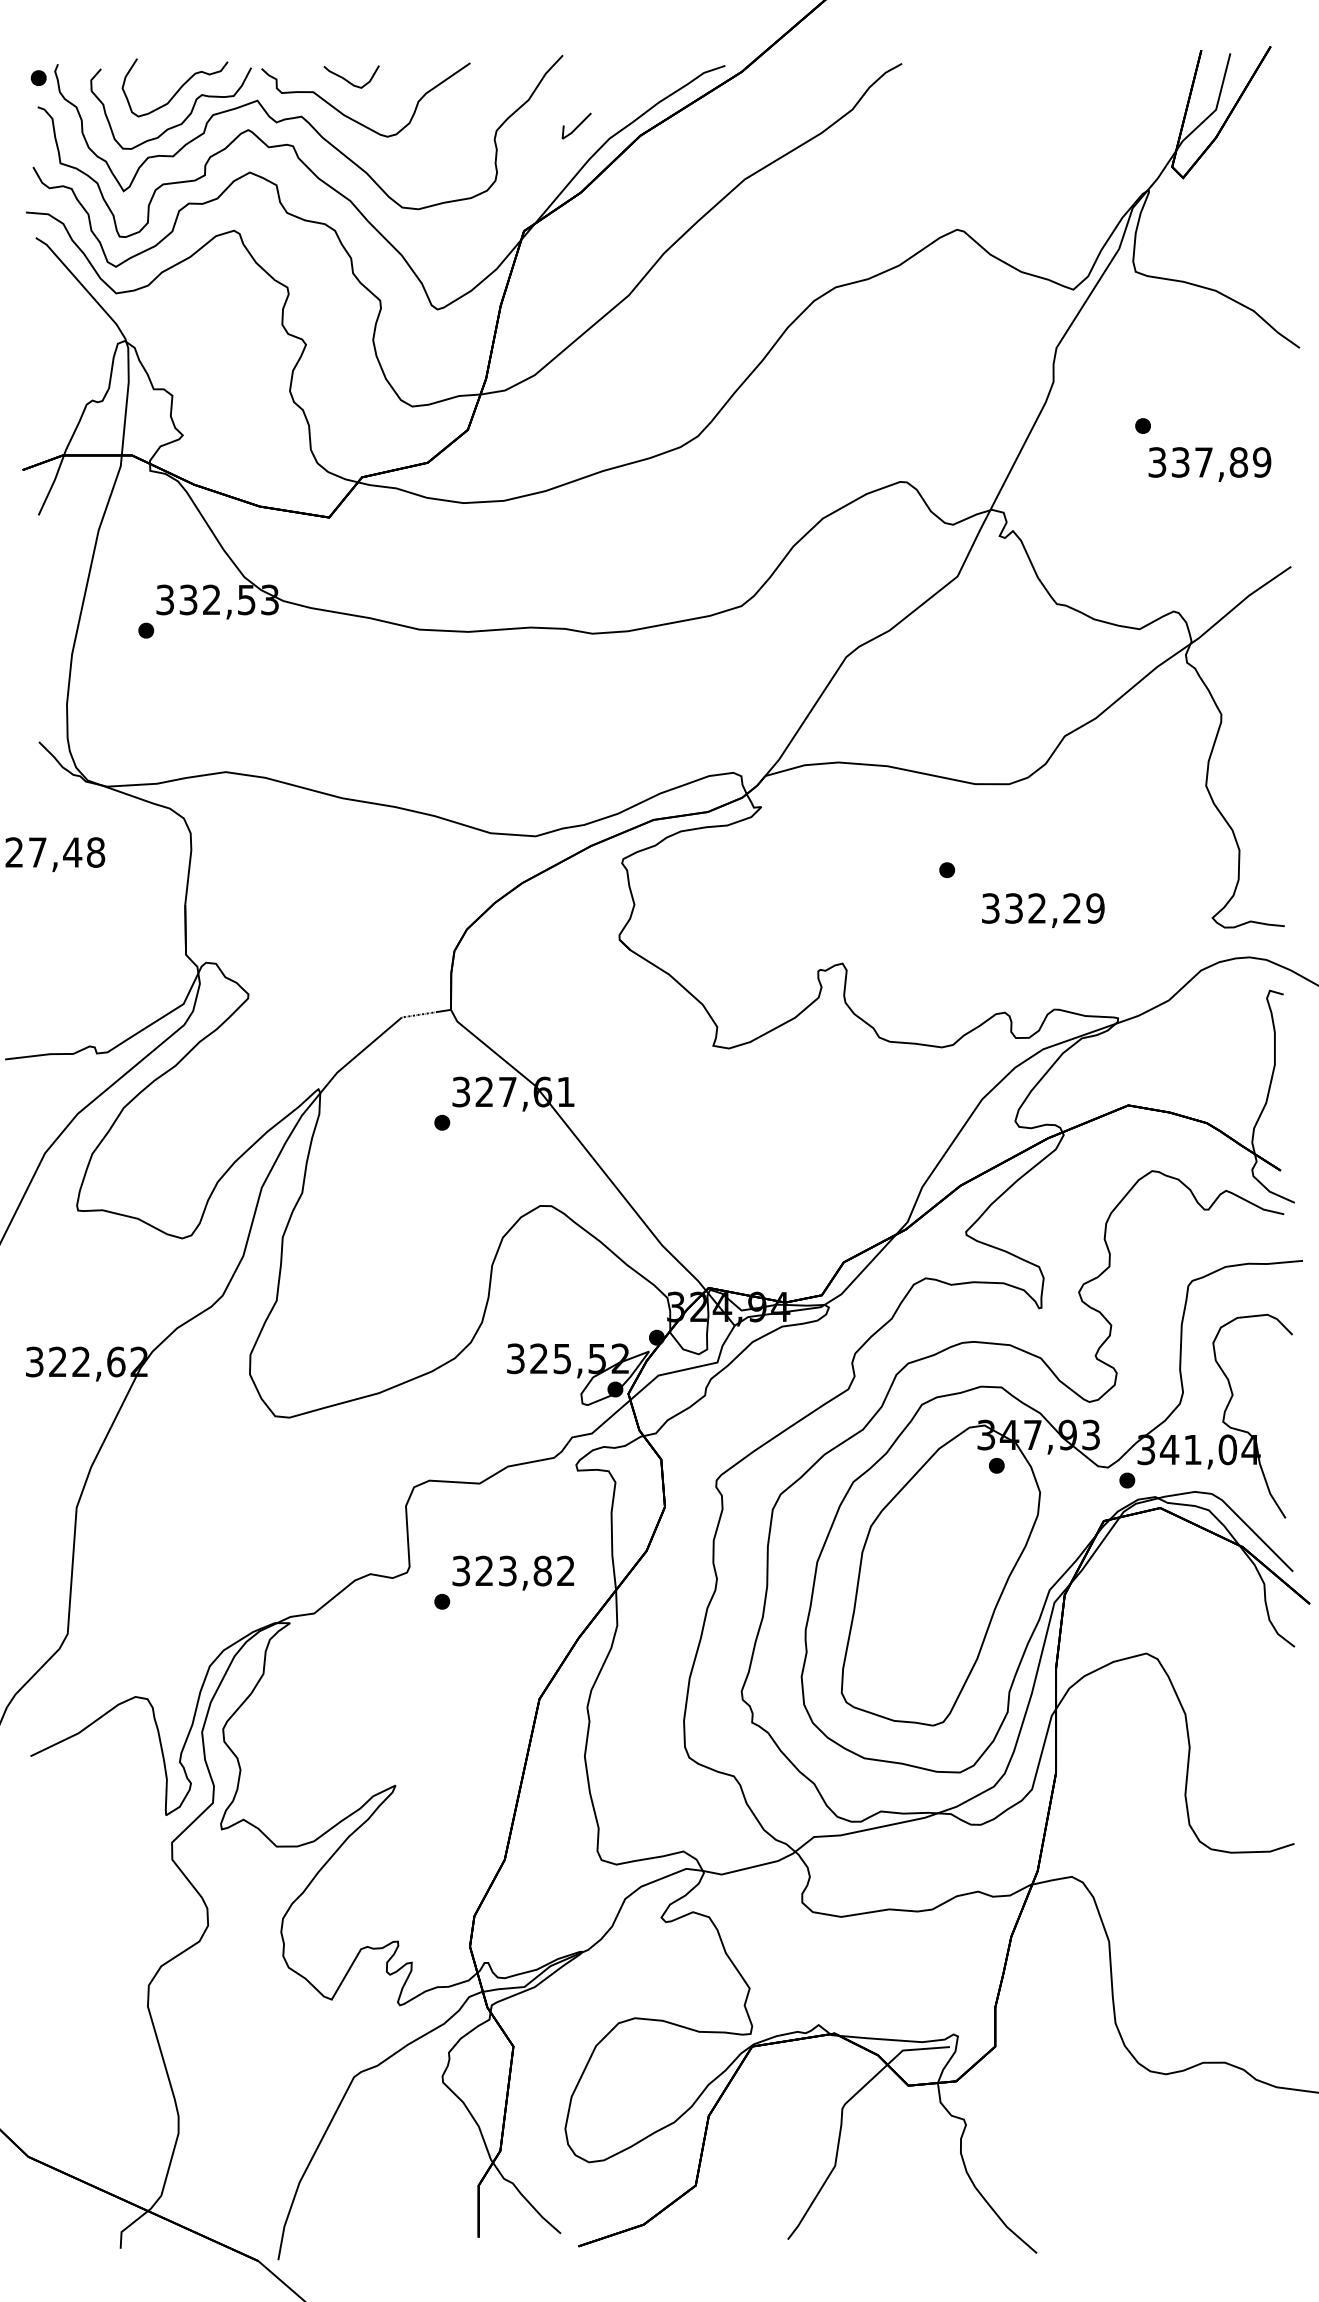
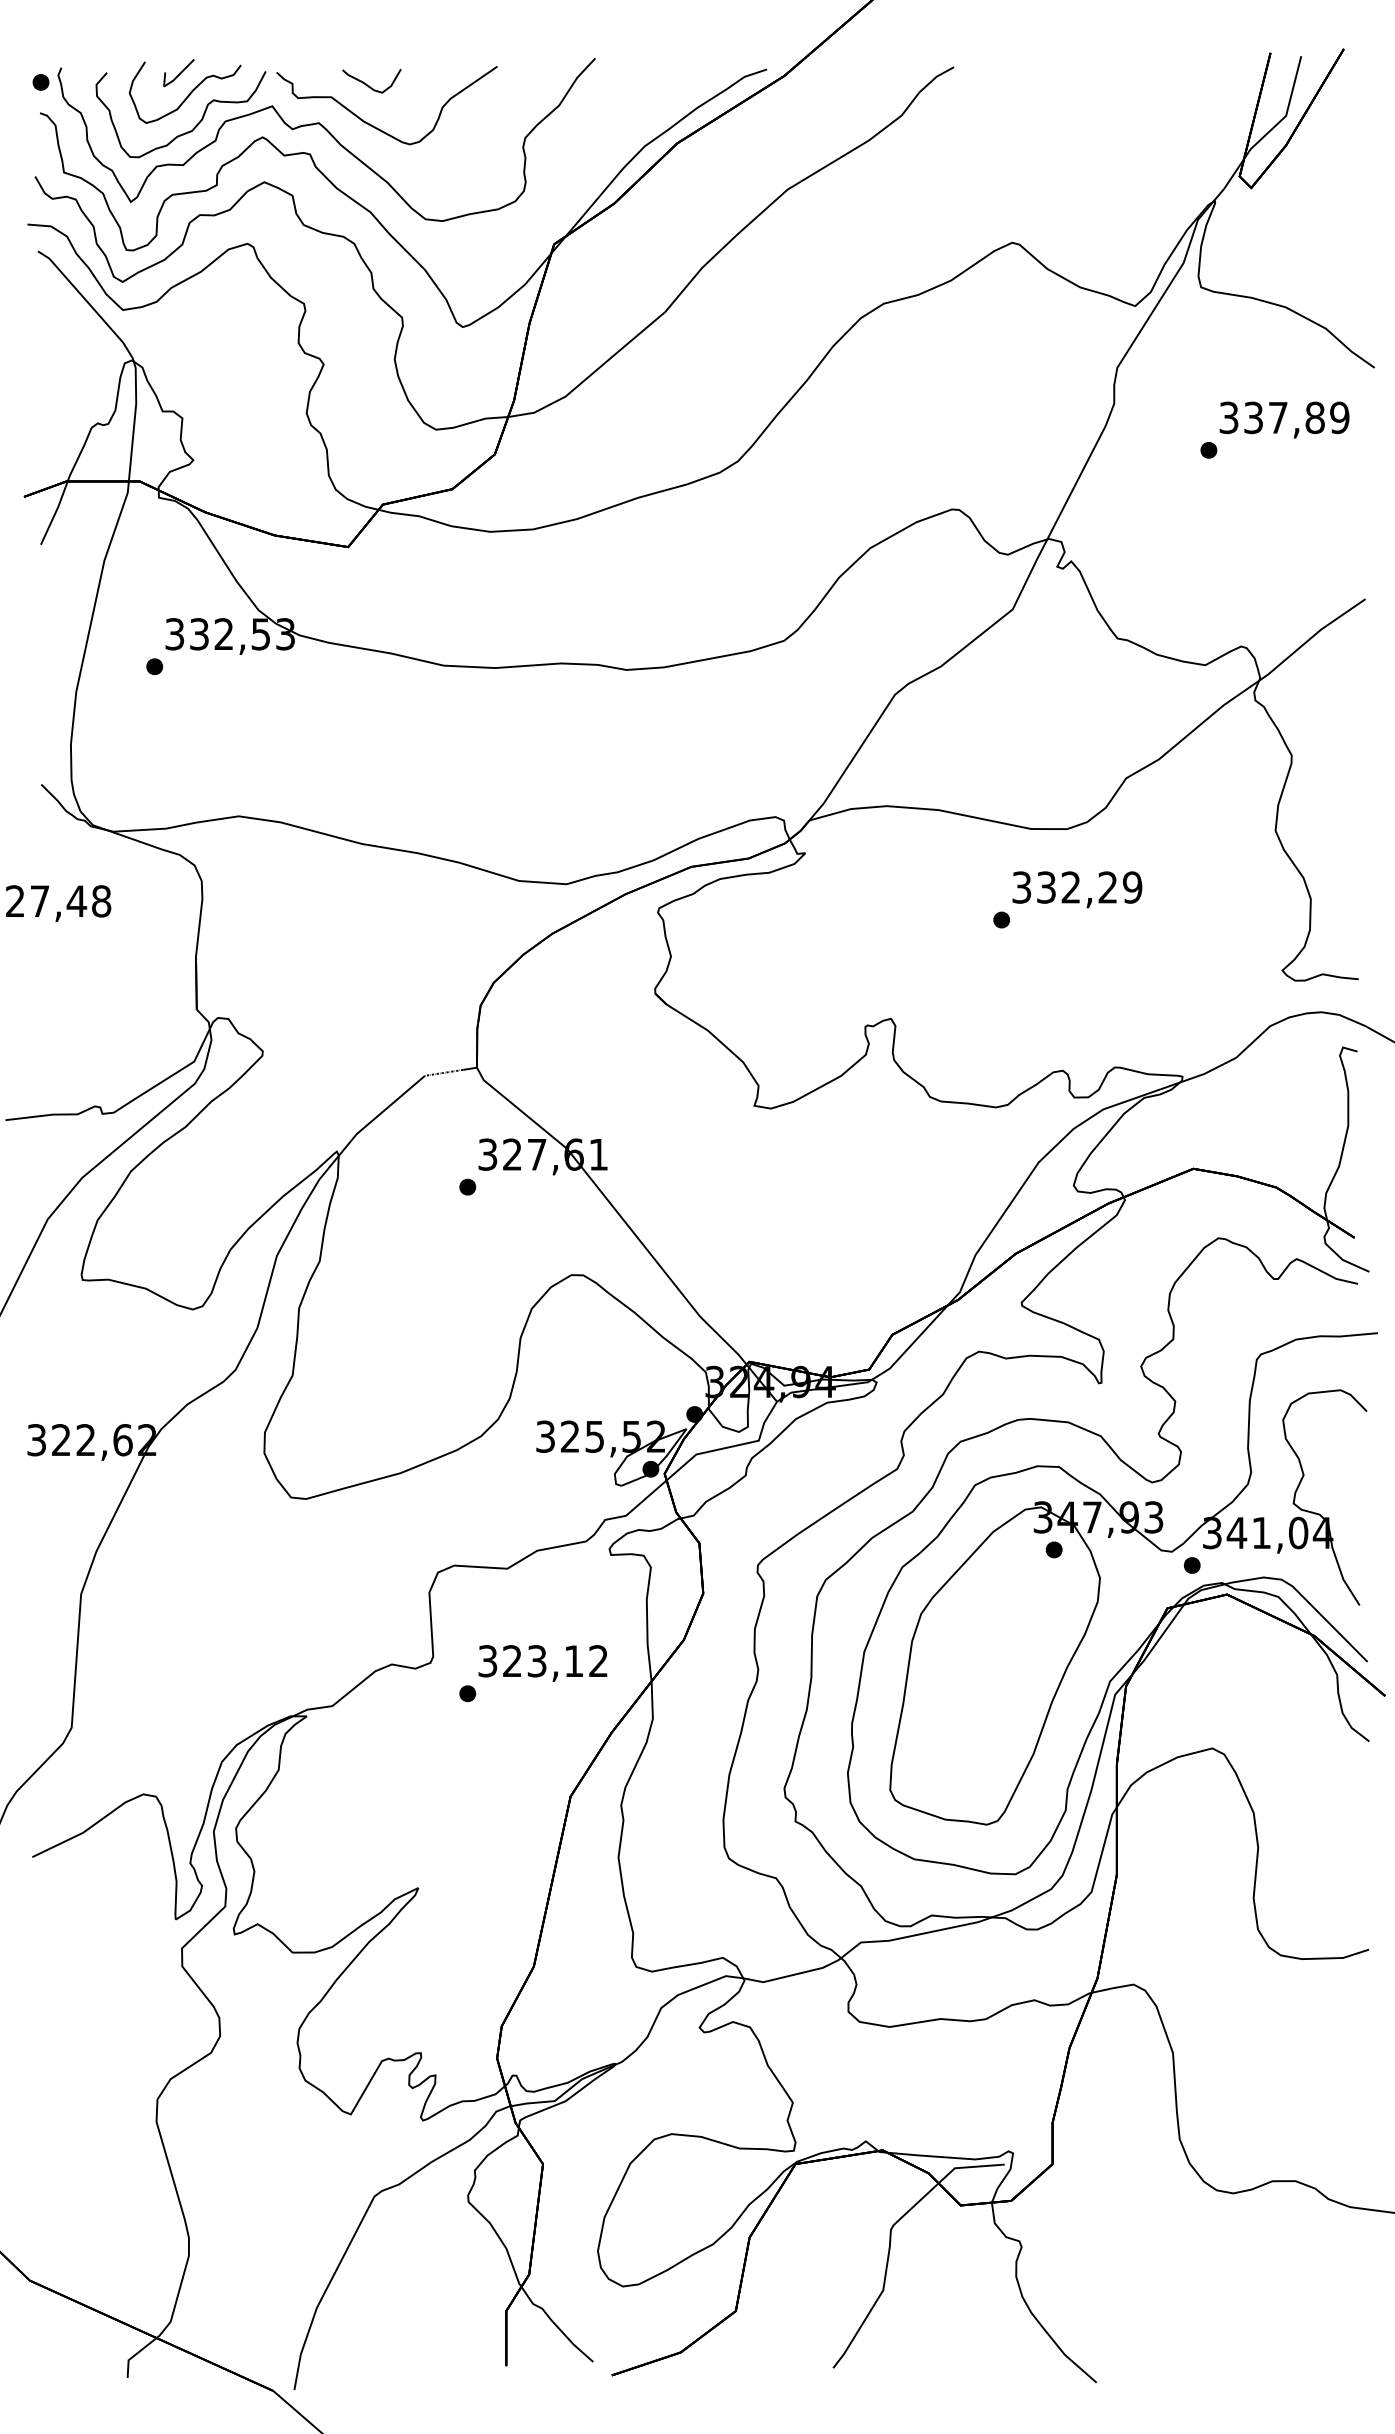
line: (577, 126) -> (179, 73), moved
text: (1209, 464) -> (1284, 419), moved
text: (1043, 910) -> (1077, 889), moved
text: (542, 1571) -> (573, 1661), 323,82 -> 323,12

